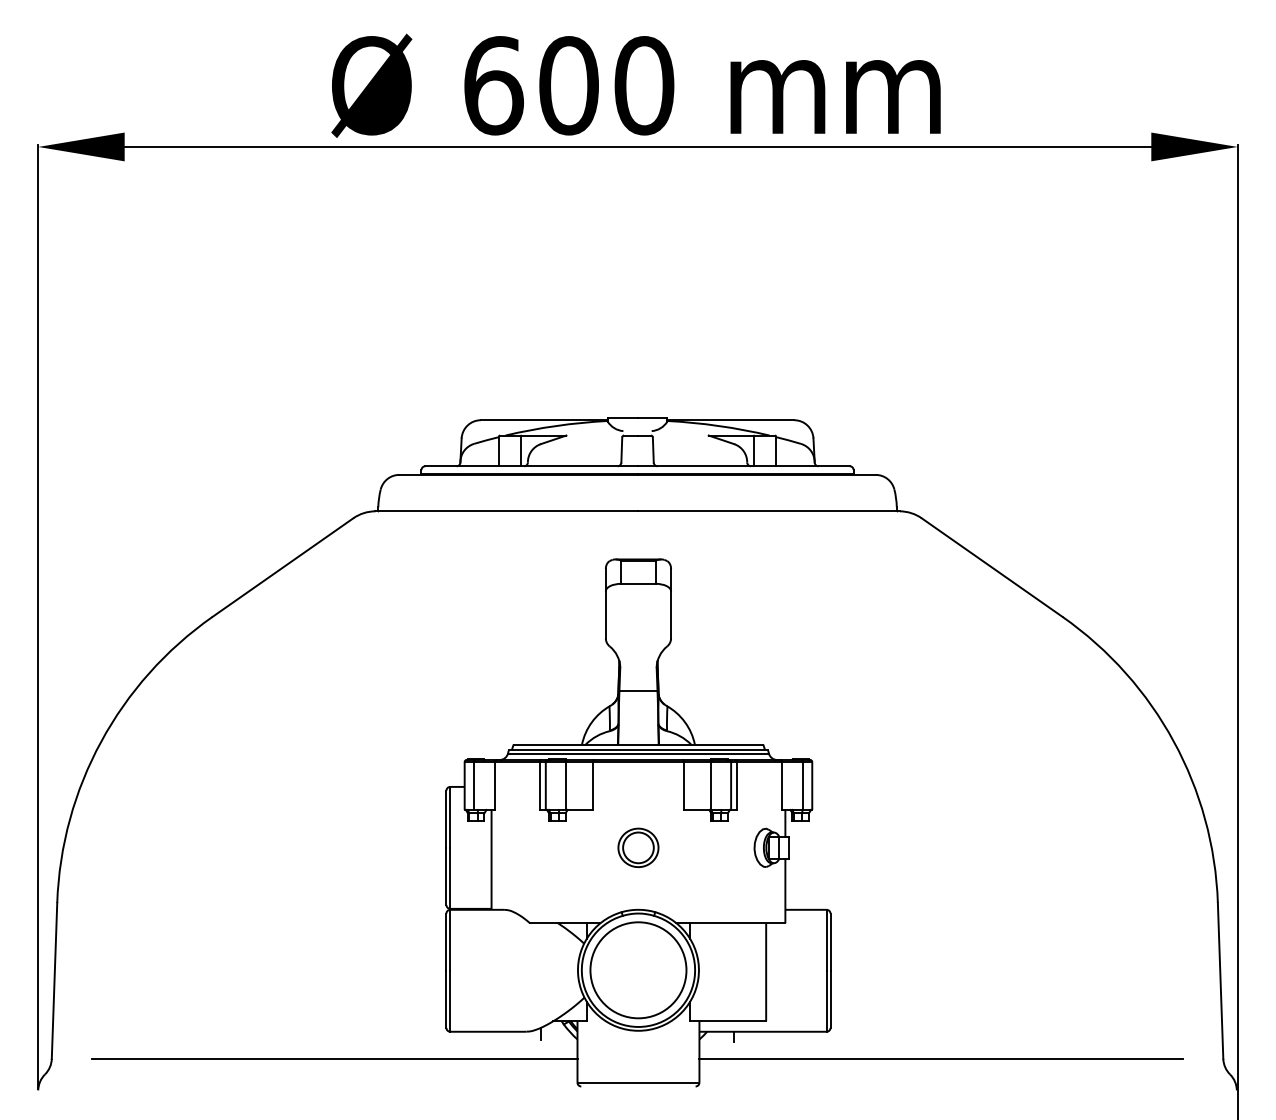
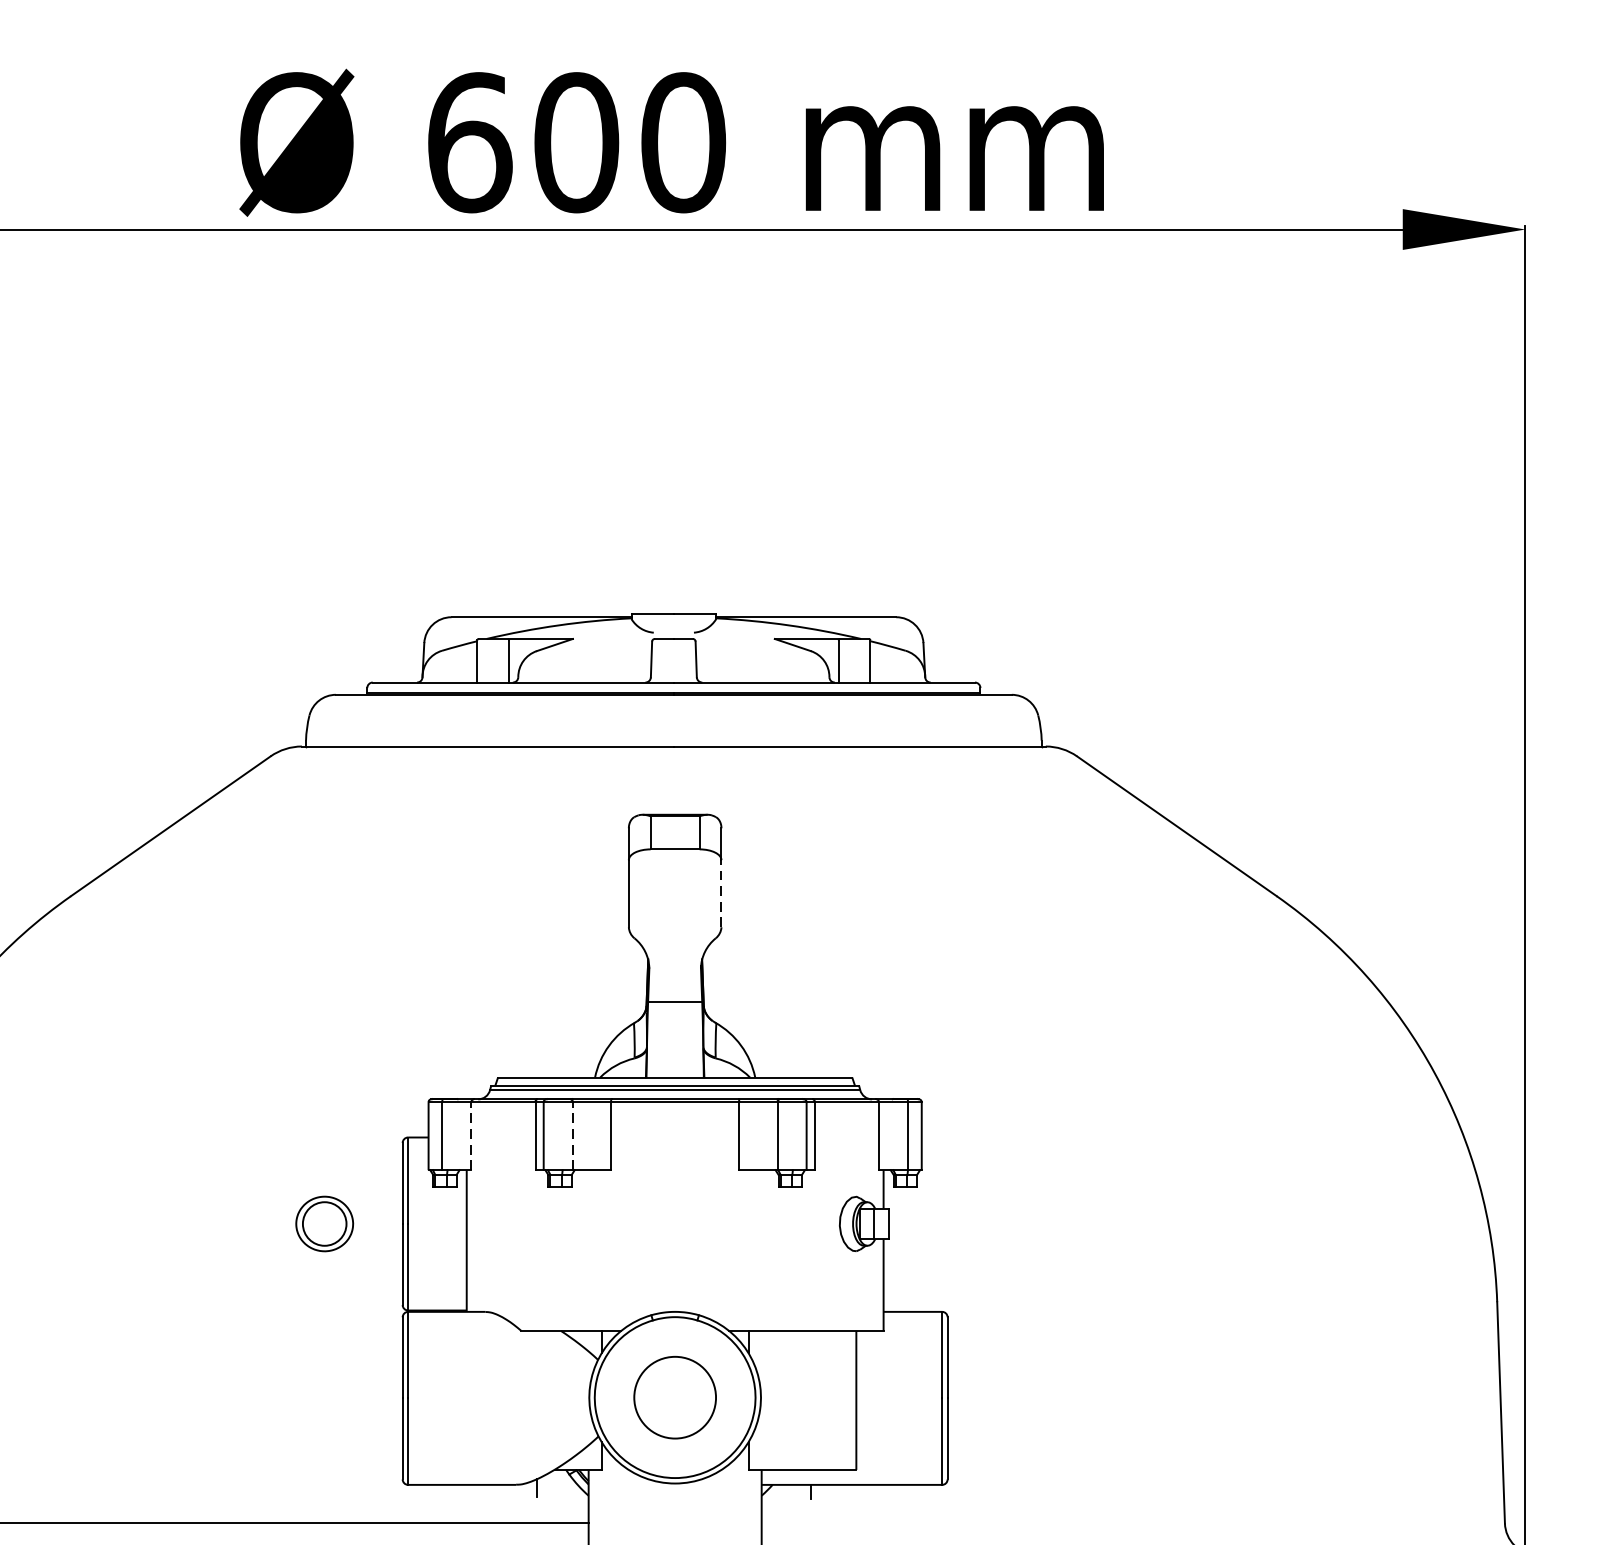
line: (671, 615) -> (722, 894), solid -> dashed
line: (494, 785) -> (470, 1135), solid -> dashed
line: (566, 785) -> (573, 1135), solid -> dashed
part: (638, 847) -> (324, 1223), moved
circle: (638, 970) -> (675, 1397), size x0.6
line: (941, 1058) -> (1105, 1522), removed

